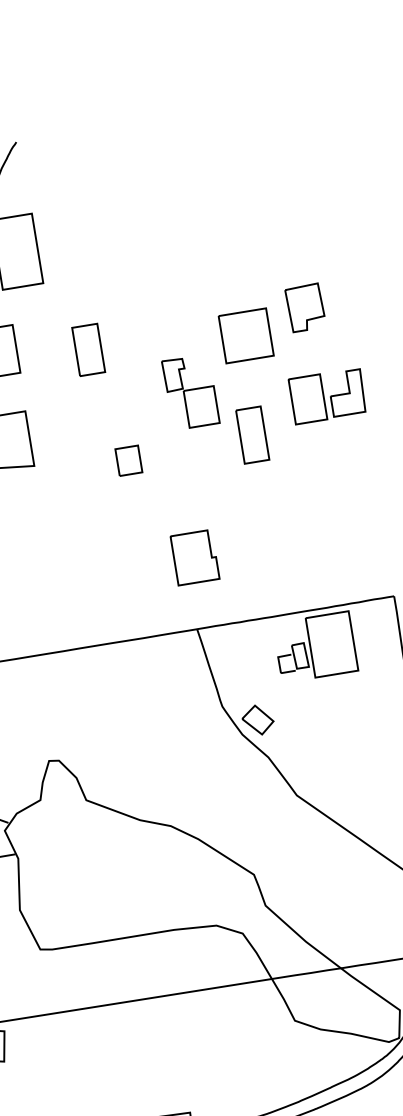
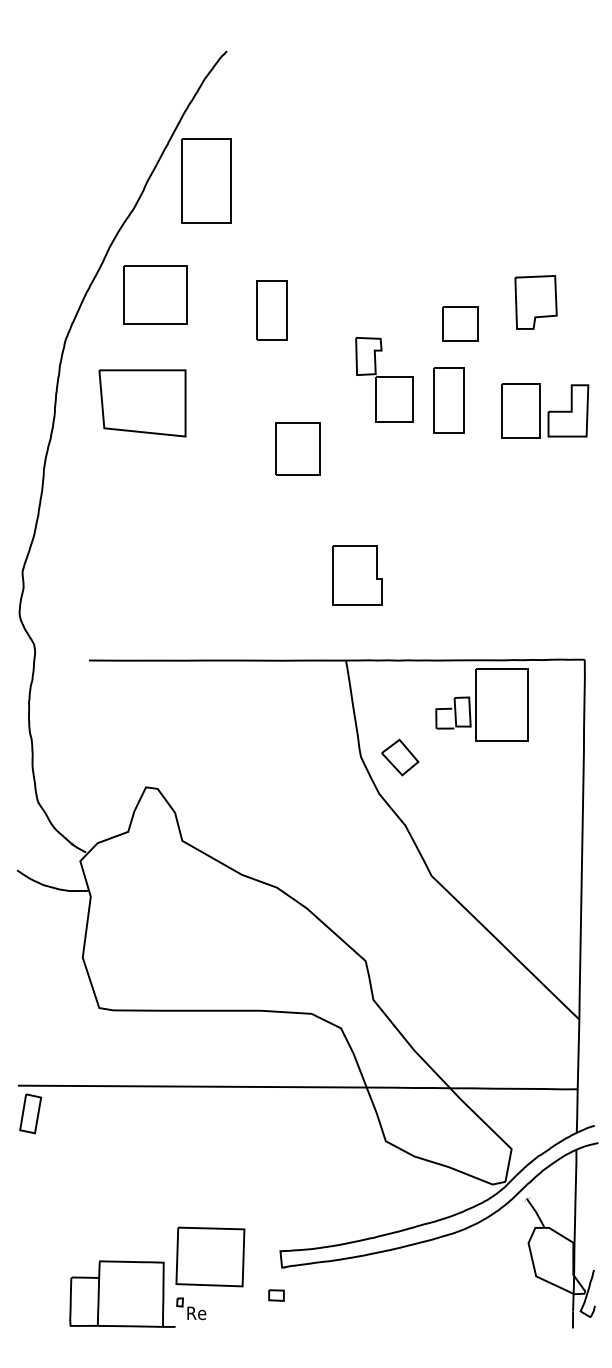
part: (246, 335) -> (460, 323), size x0.6
part: (252, 435) -> (448, 400), moved
part: (128, 460) -> (297, 448), size x1.6
part: (258, 720) -> (400, 757), moved

